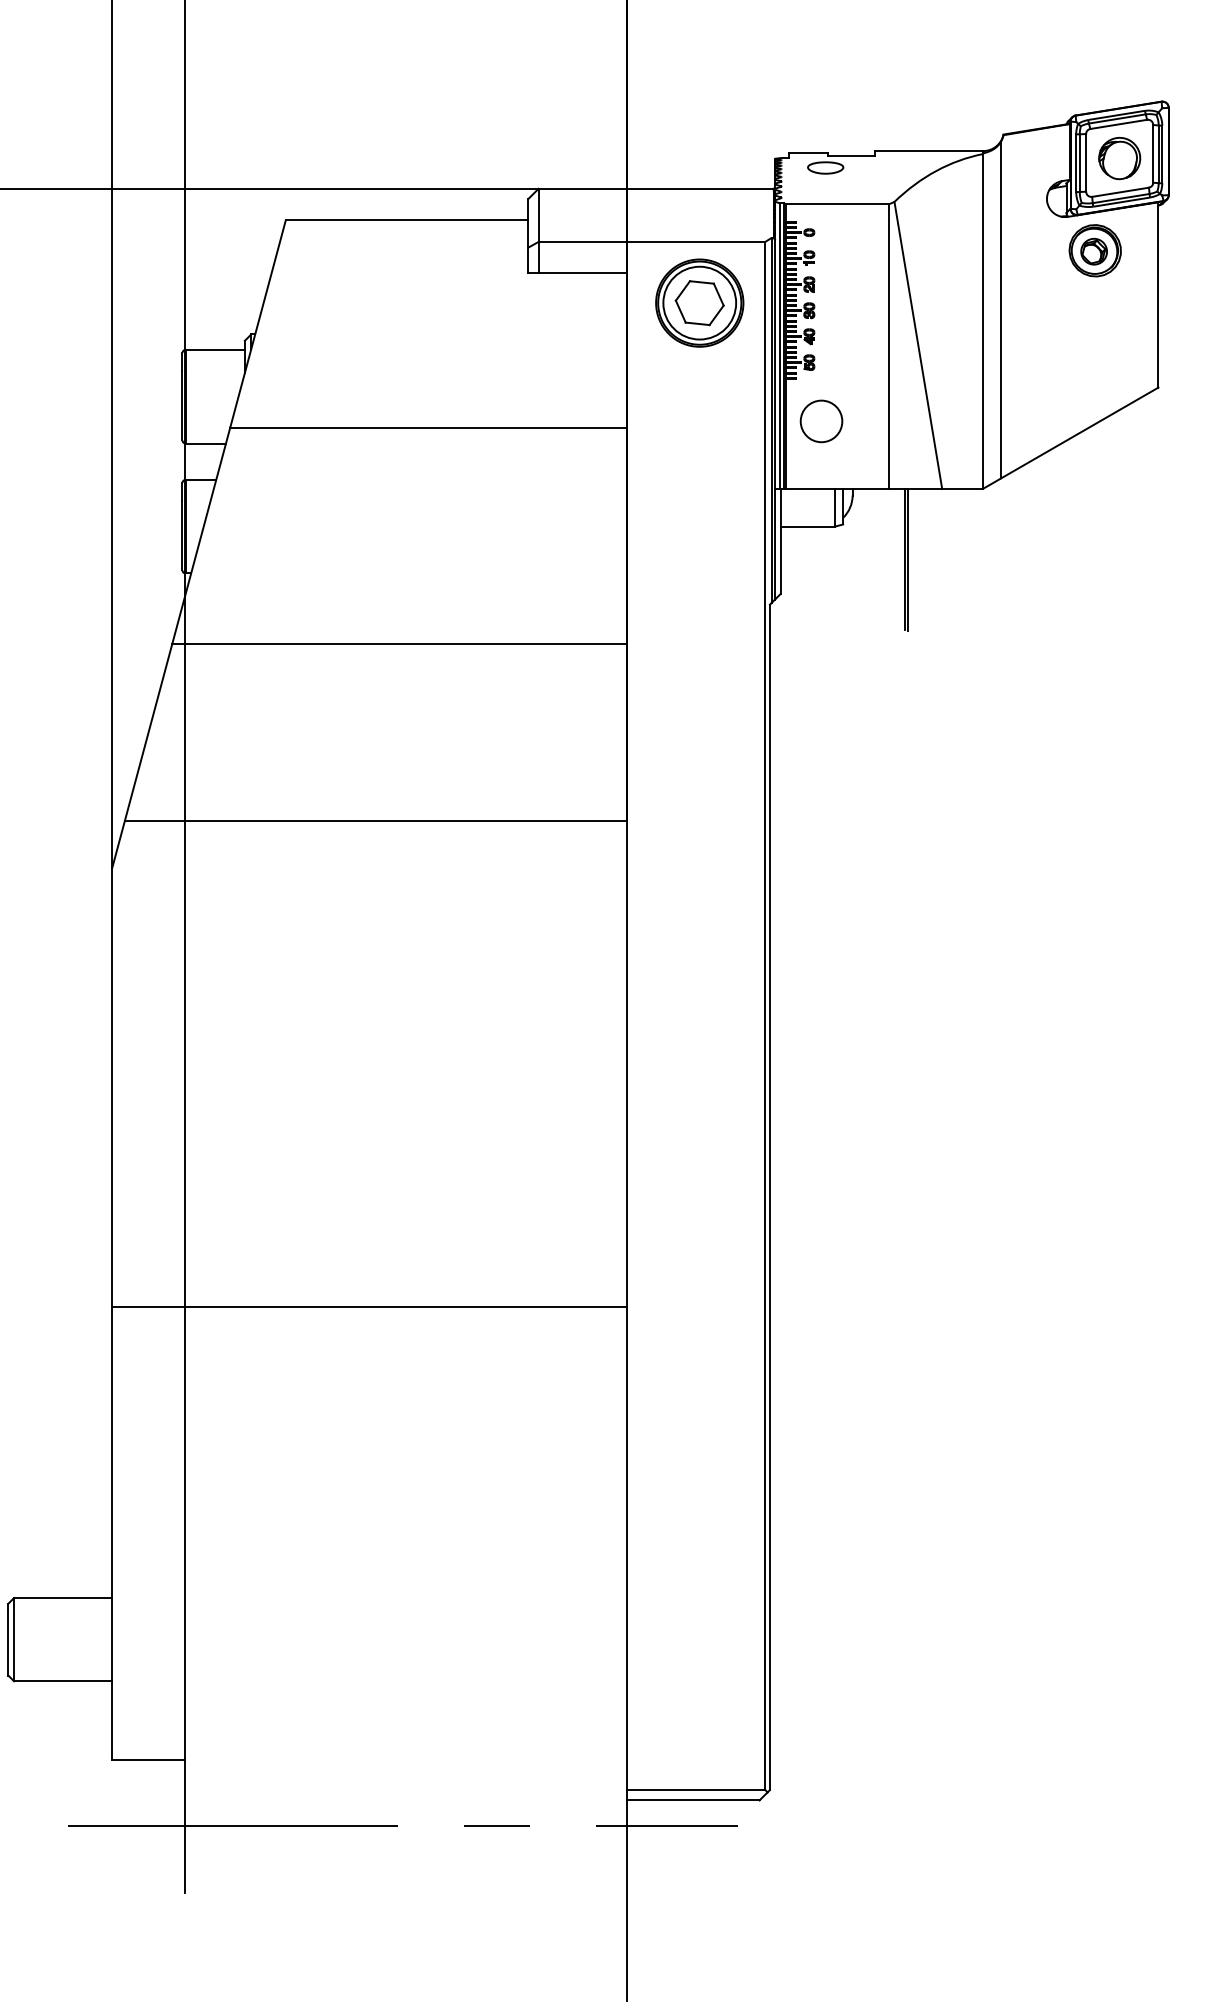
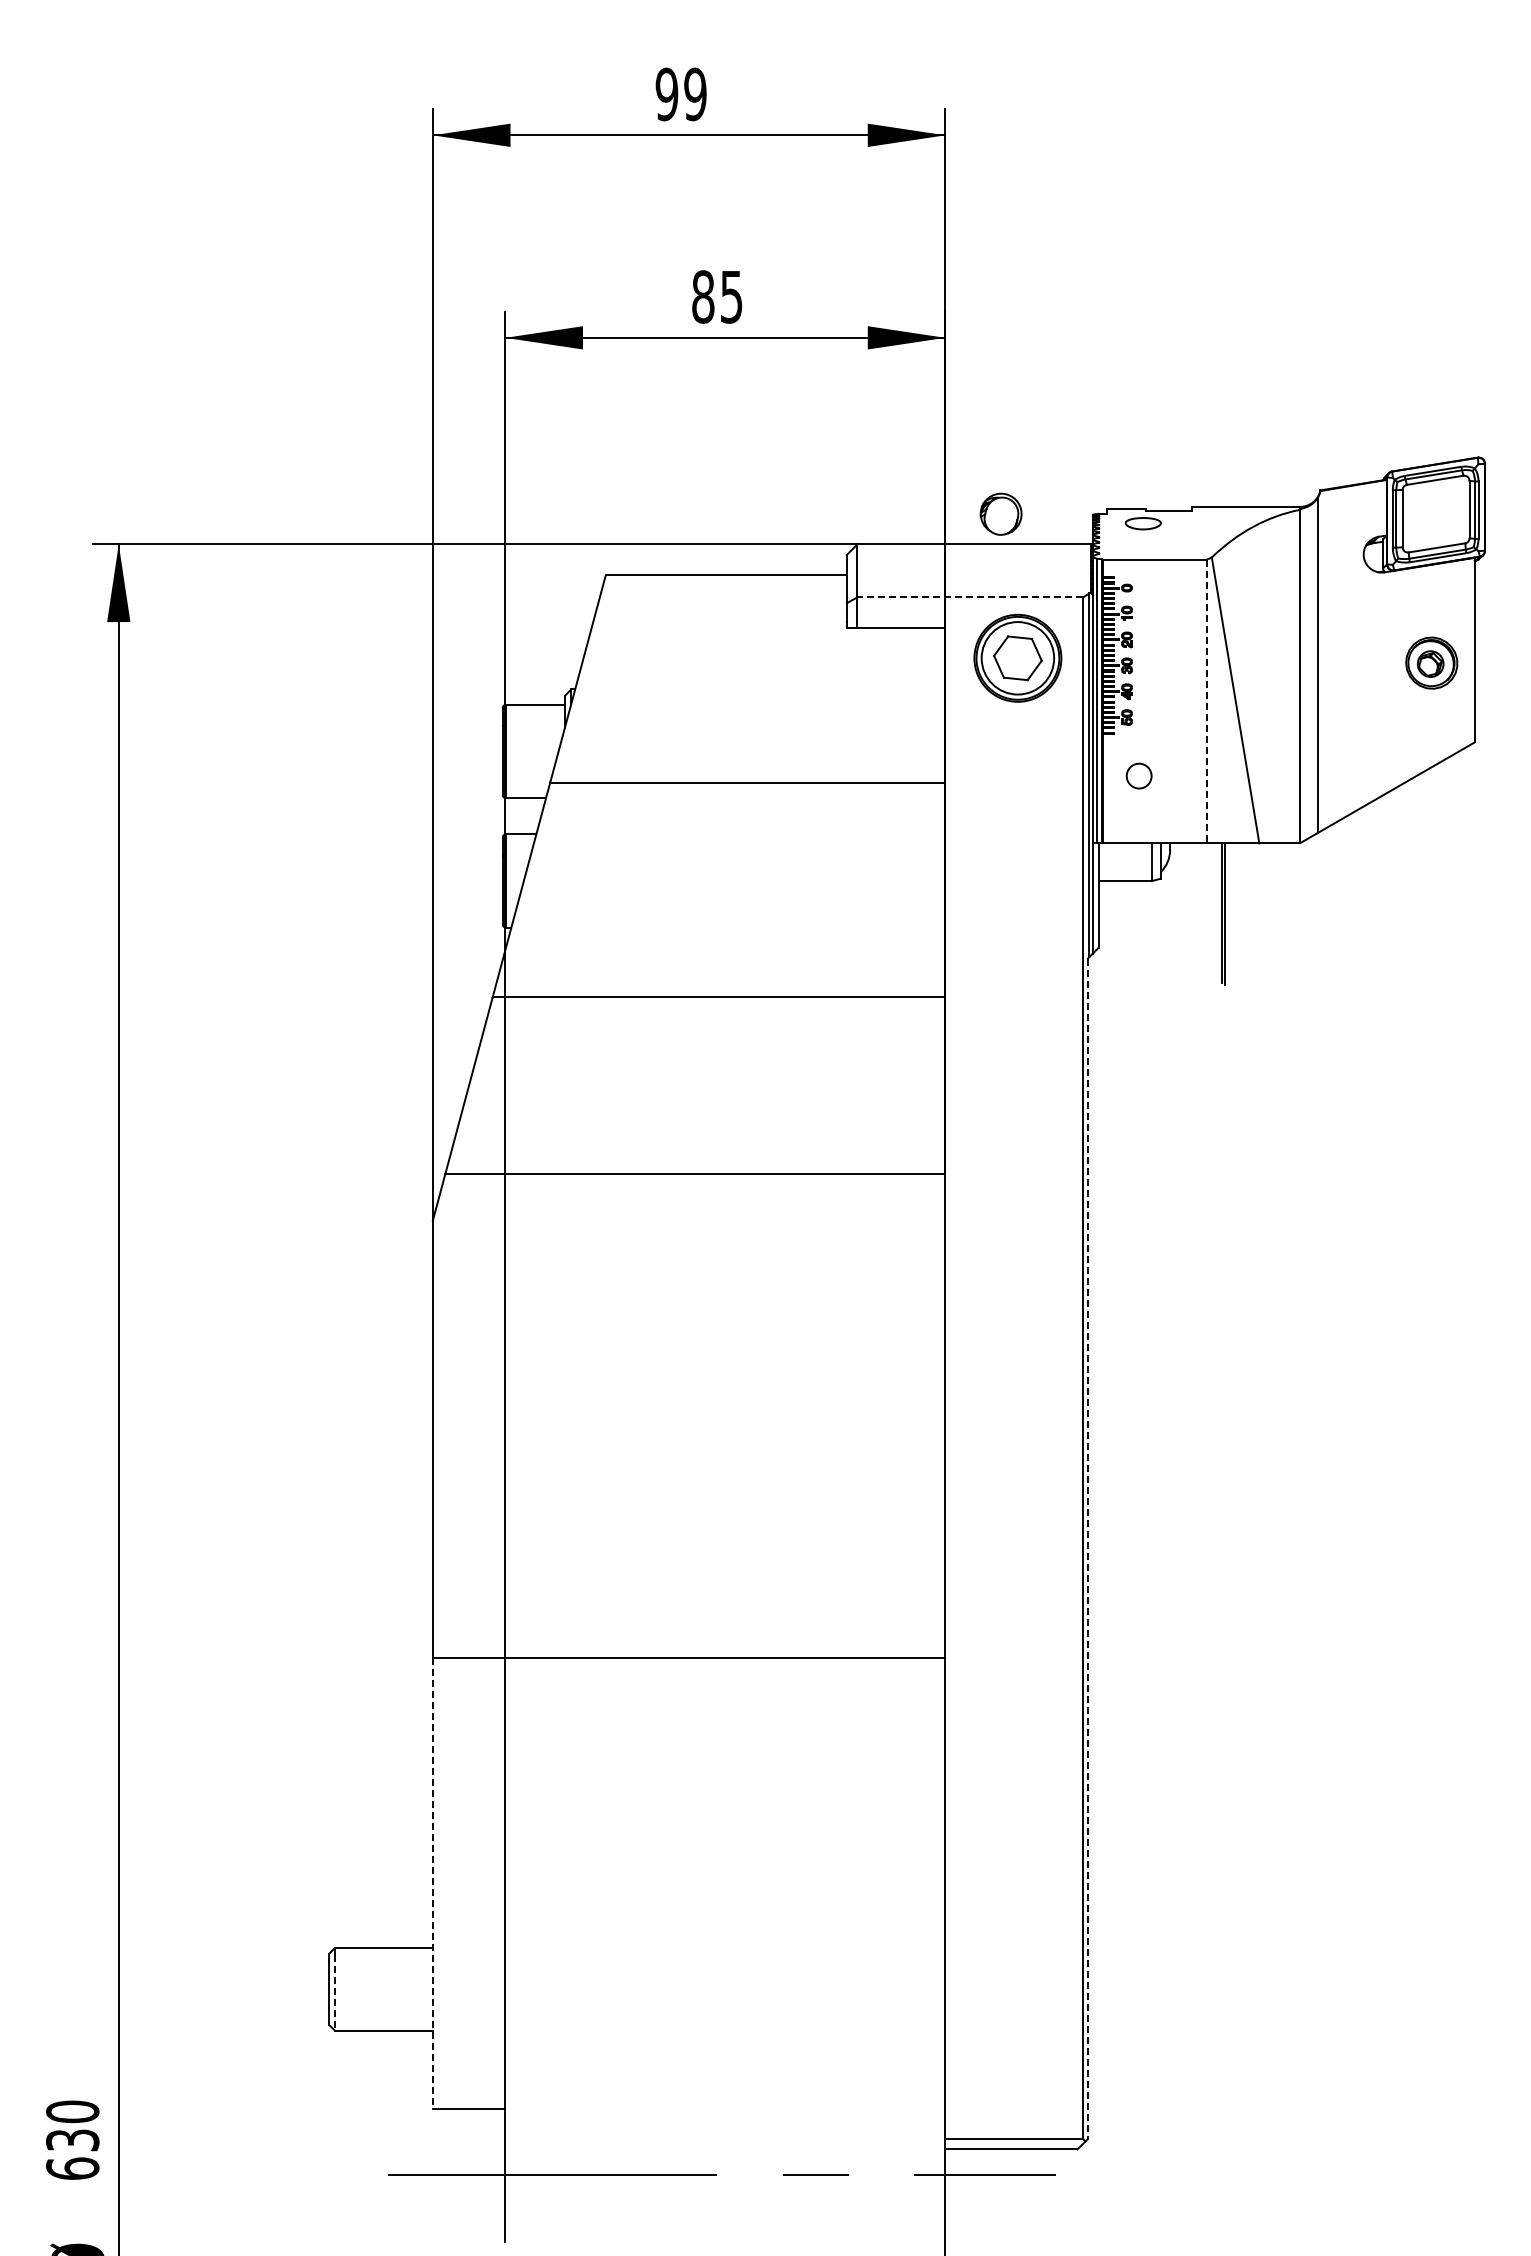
part: (1119, 157) -> (1000, 513), moved
line: (652, 242) -> (970, 597), solid -> dashed
part: (1094, 250) -> (1431, 662), moved
line: (889, 346) -> (1206, 701), solid -> dashed
circle: (820, 420) -> (1138, 775), size x0.6
line: (769, 1197) -> (1087, 1549), solid -> dashed
line: (111, 1533) -> (432, 1883), solid -> dashed
line: (14, 1643) -> (335, 1993), solid -> dashed

